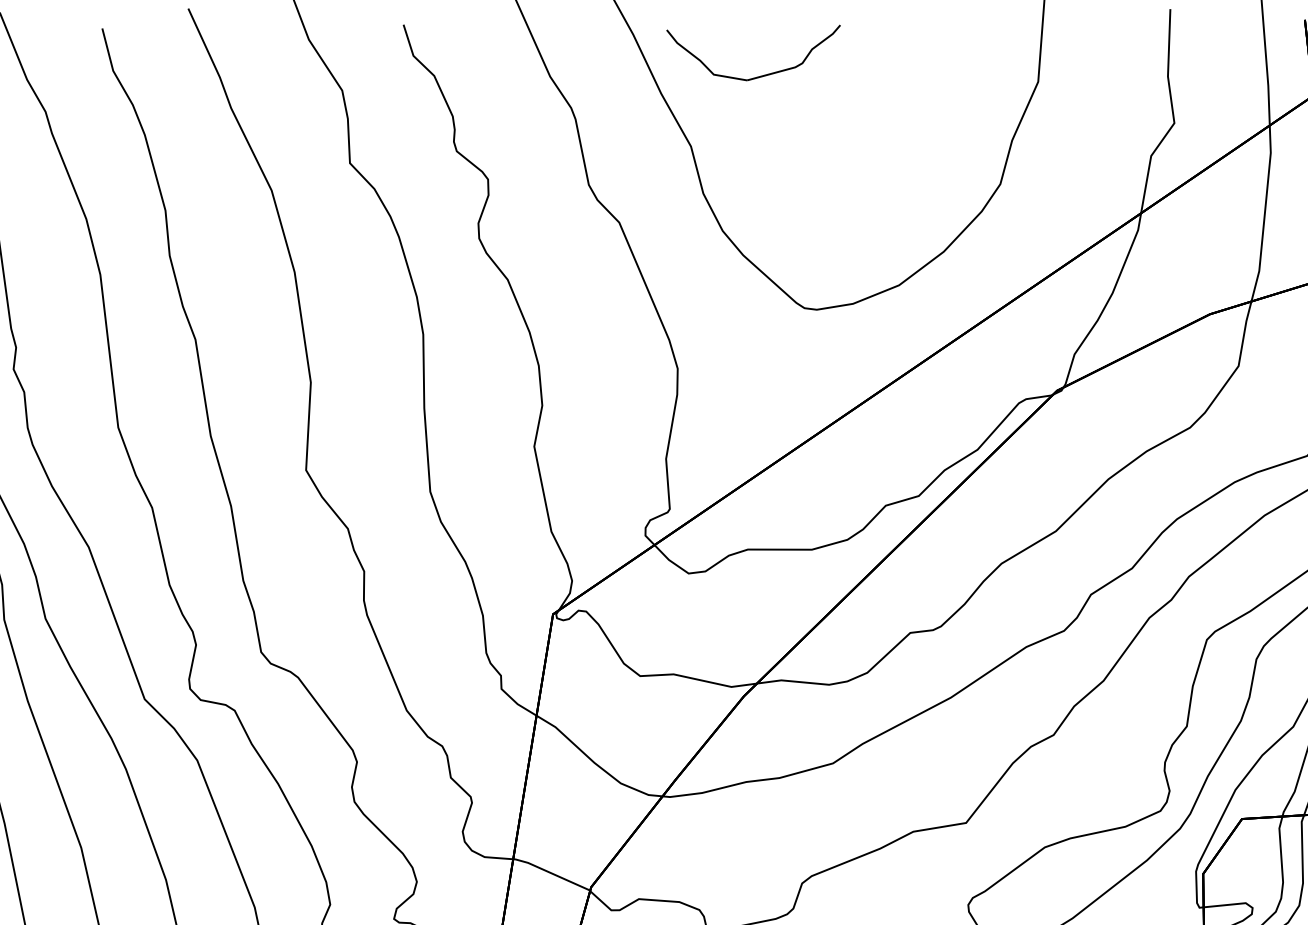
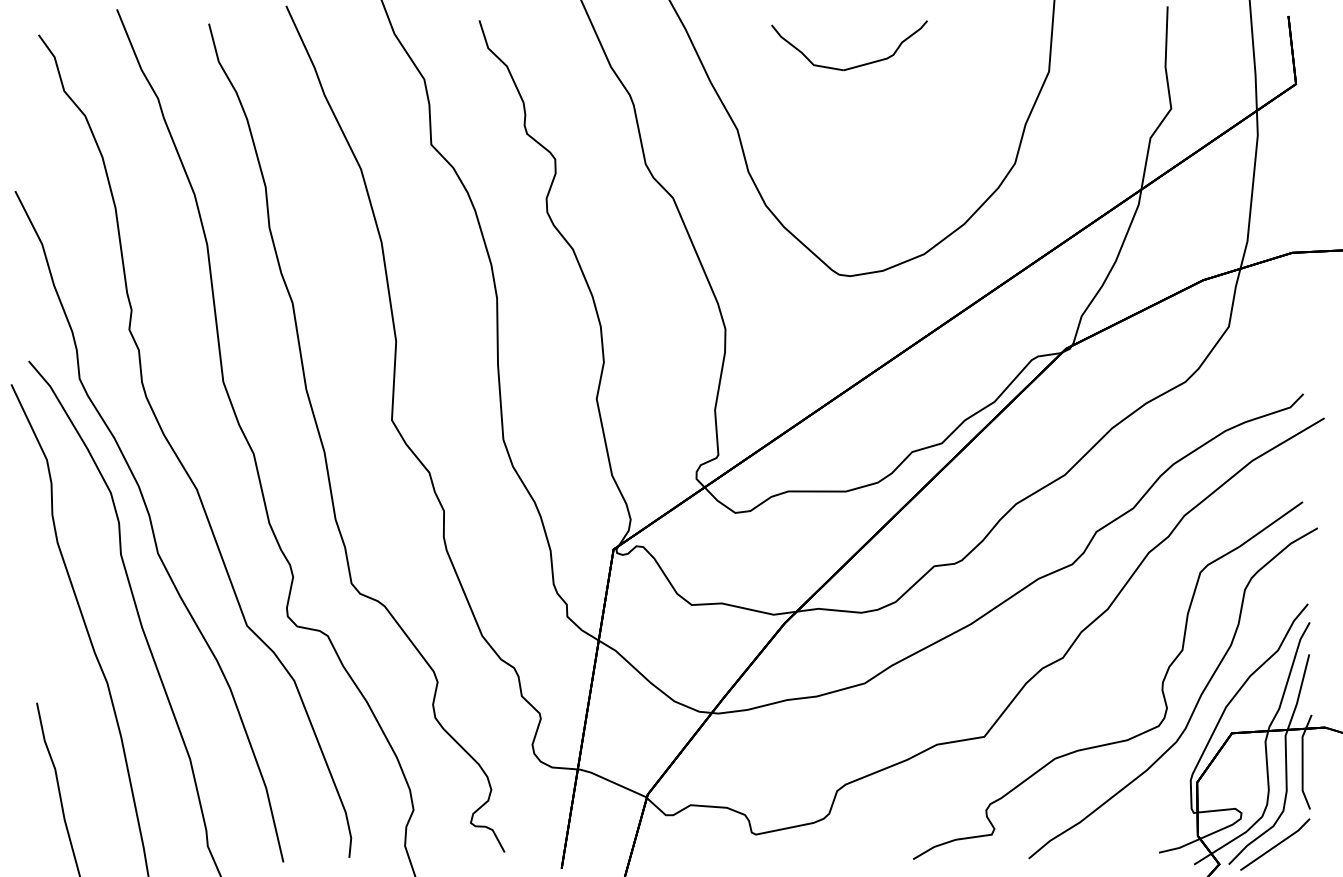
part: (757, 76) -> (853, 66), moved

